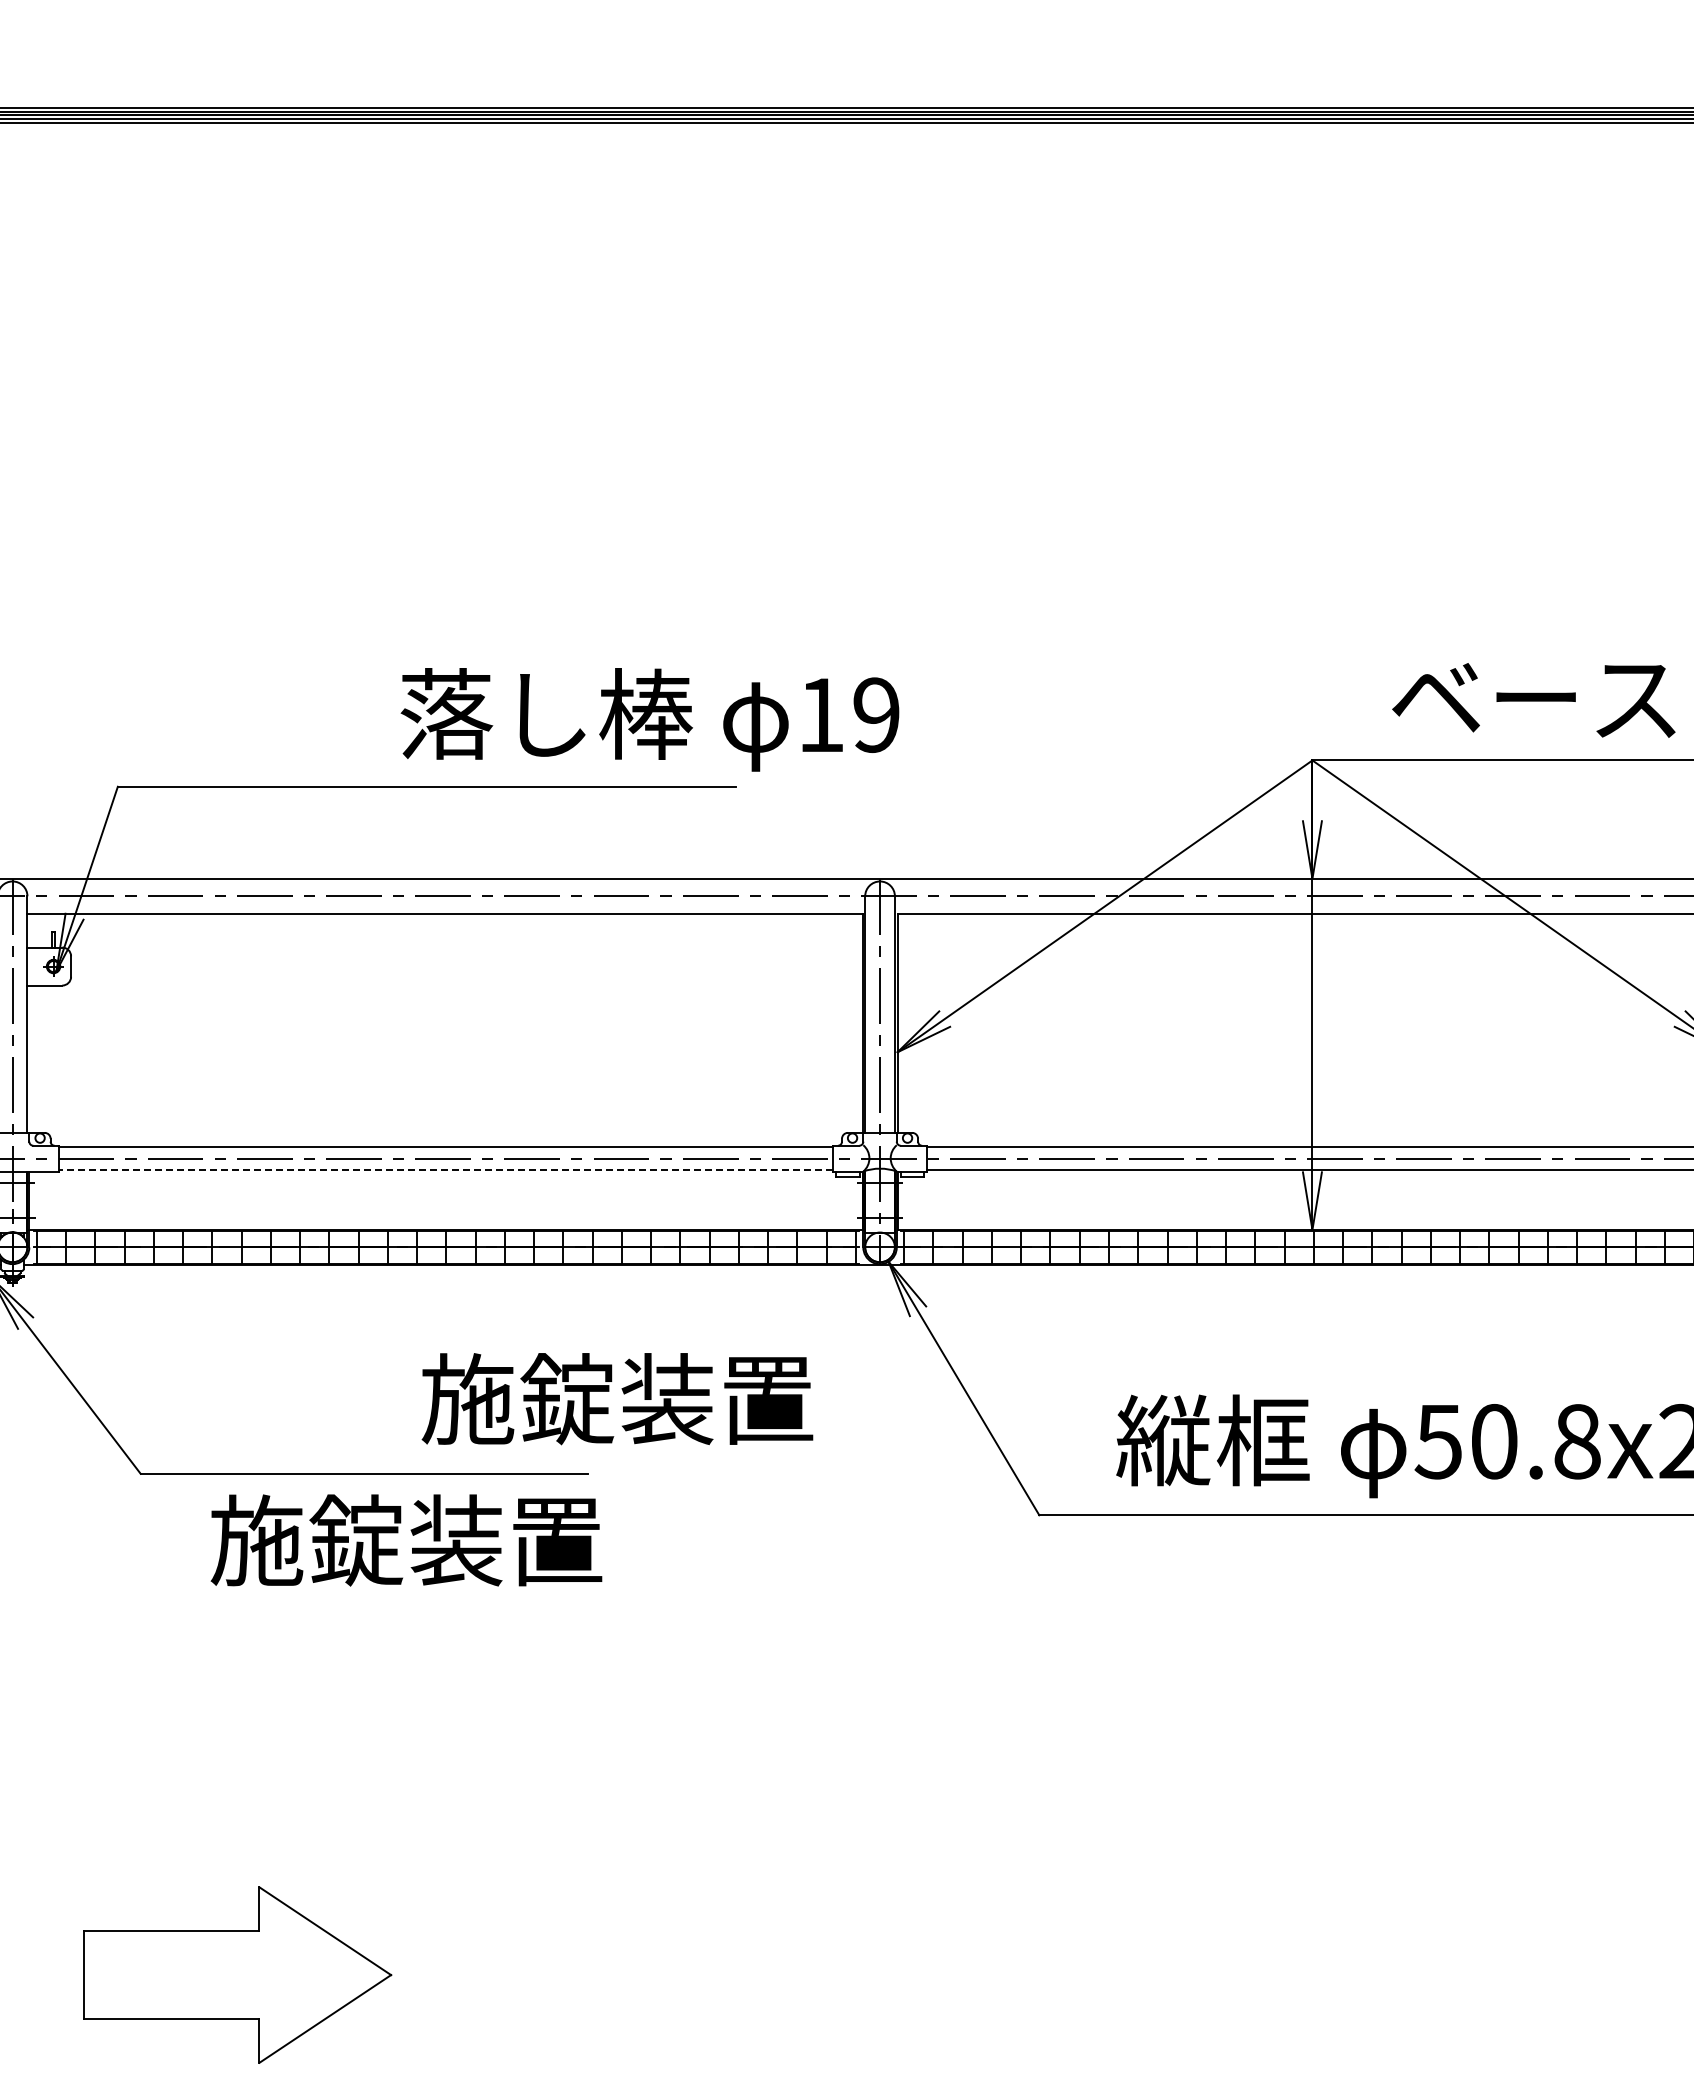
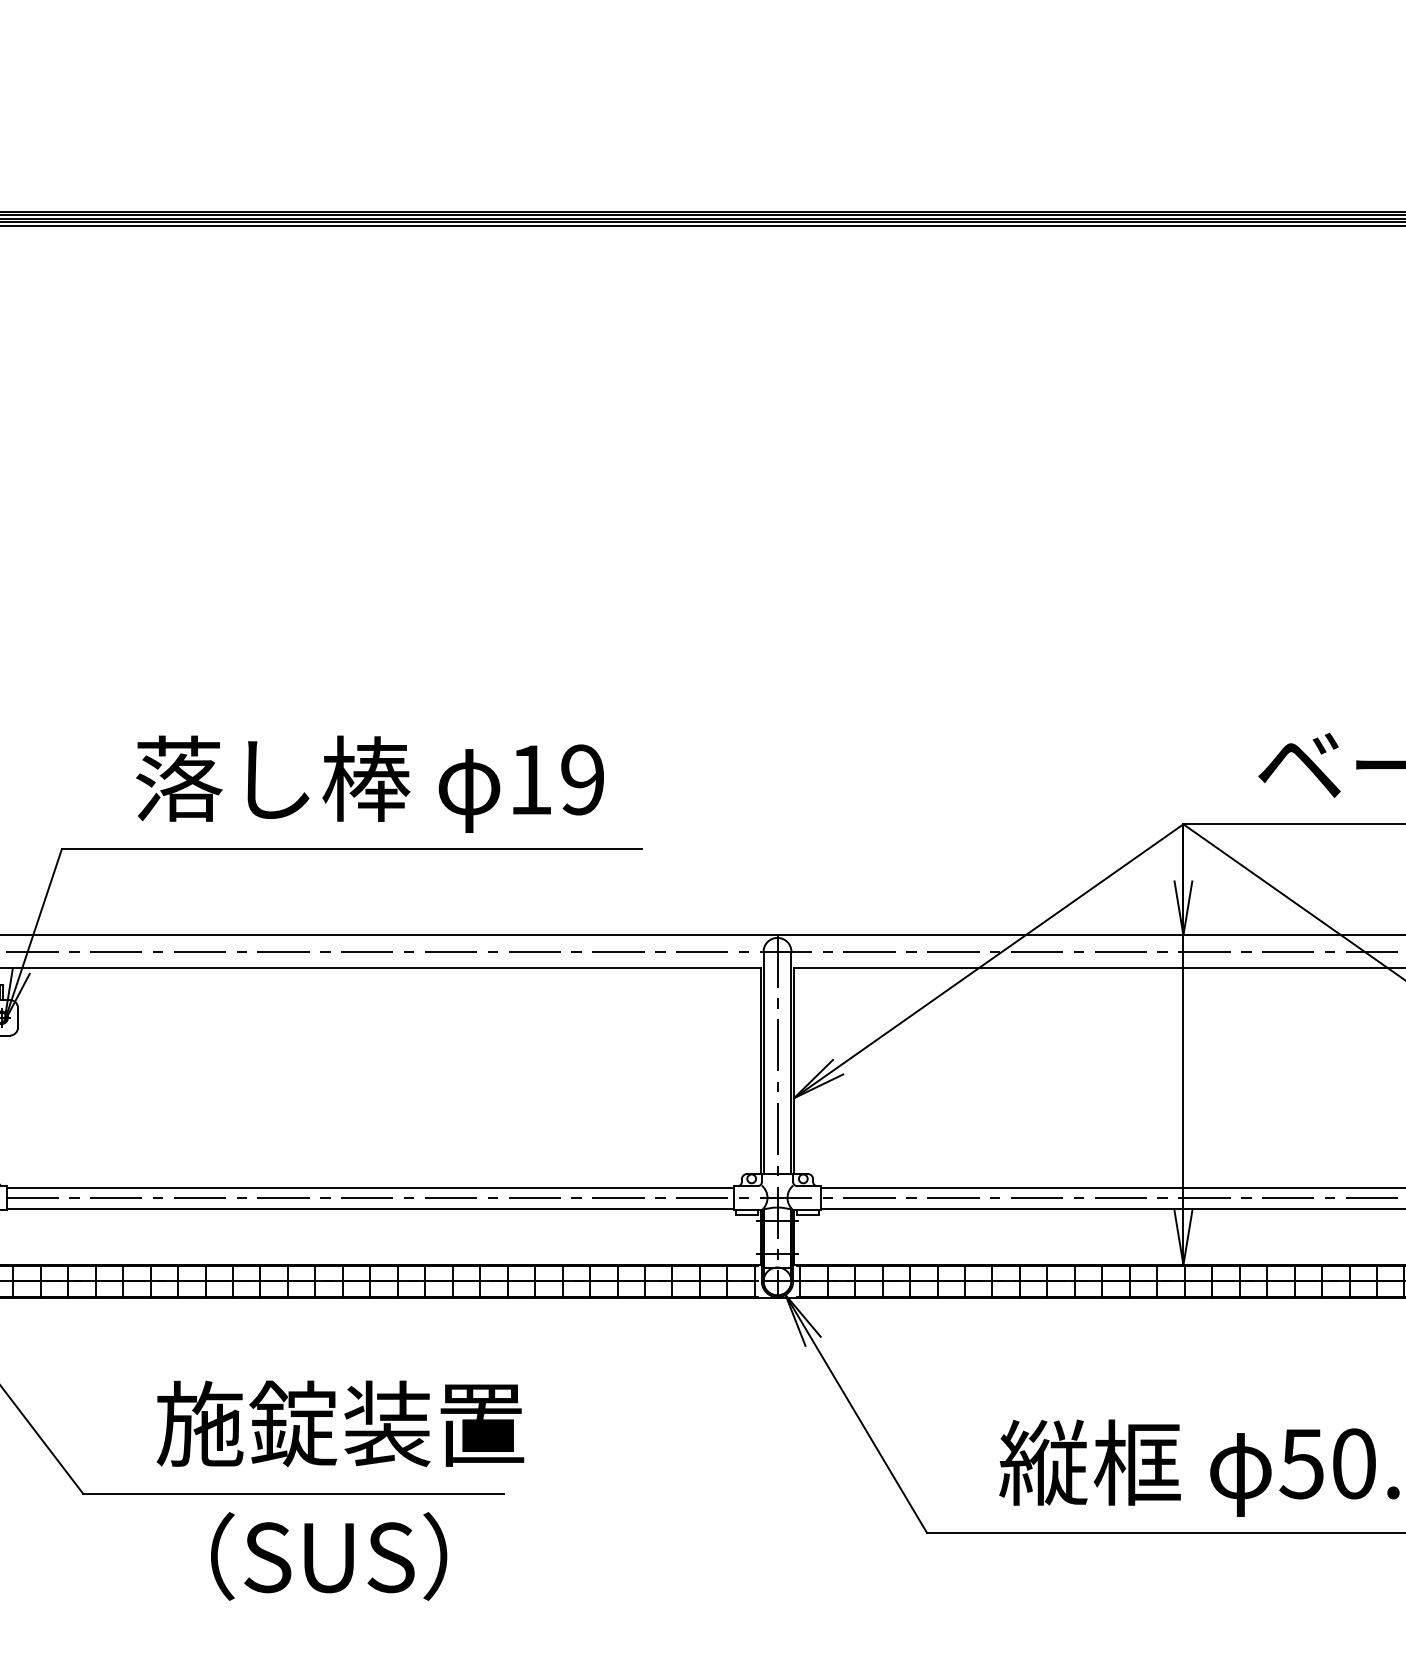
text: (649, 719) -> (369, 783), moved
line: (446, 1169) -> (370, 1208), dashed -> solid
text: (617, 1399) -> (340, 1424), moved
text: (406, 1540) -> (332, 1556), 施錠装置 -> （SUS）

